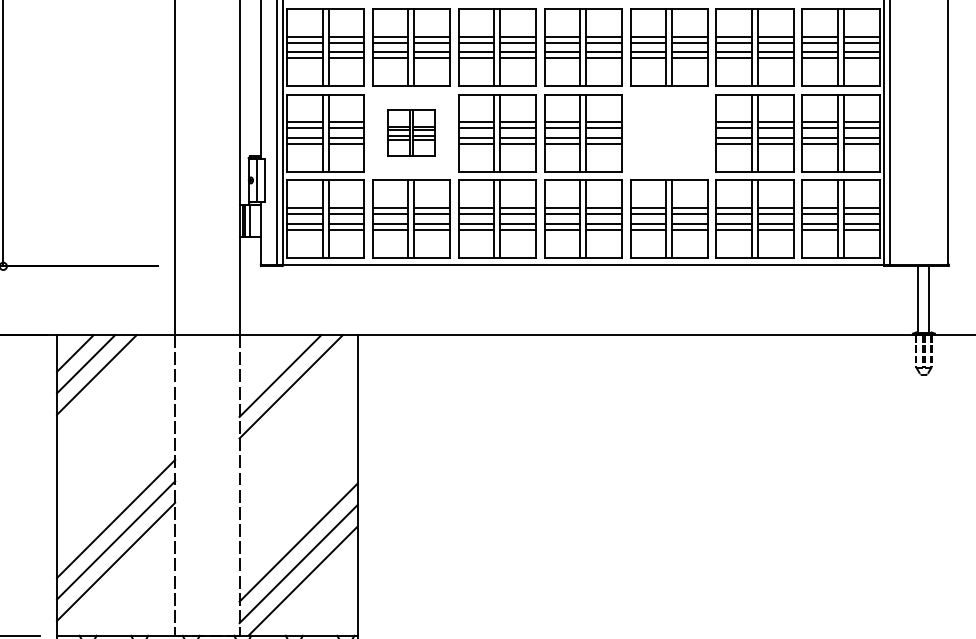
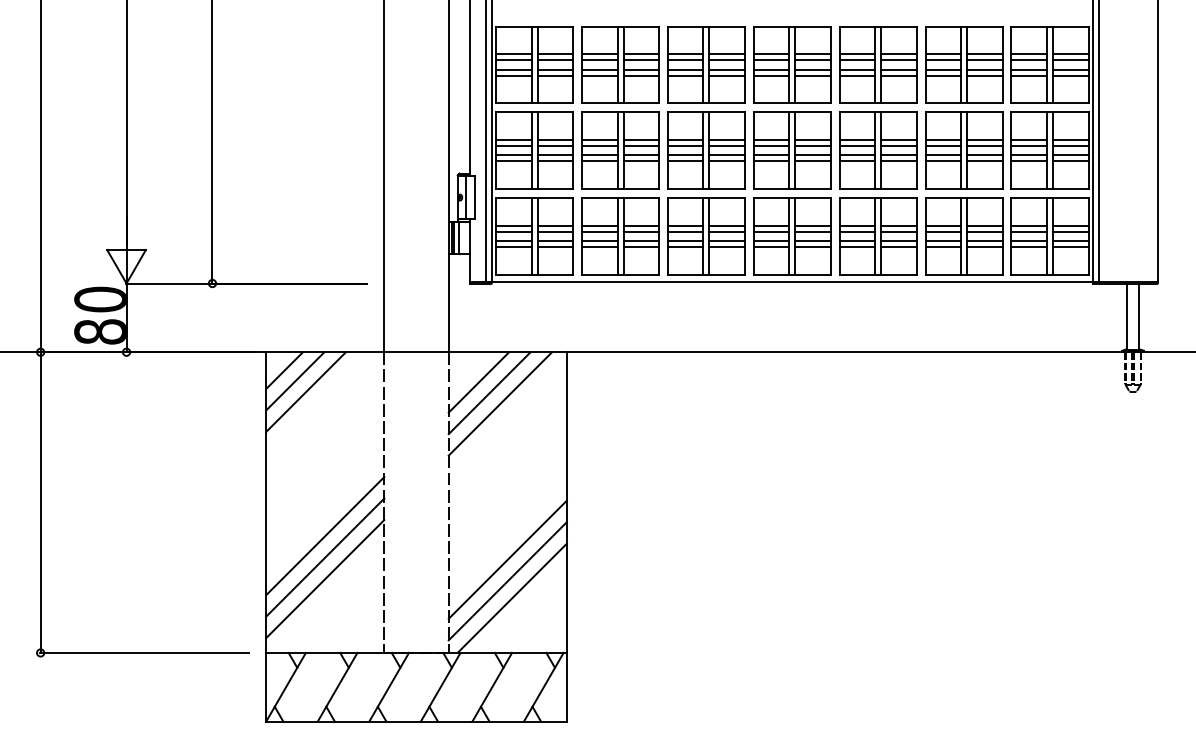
part: (411, 133) -> (620, 150), size x1.67
part: (669, 133) -> (878, 150), added
line: (269, 365) -> (478, 382), added

